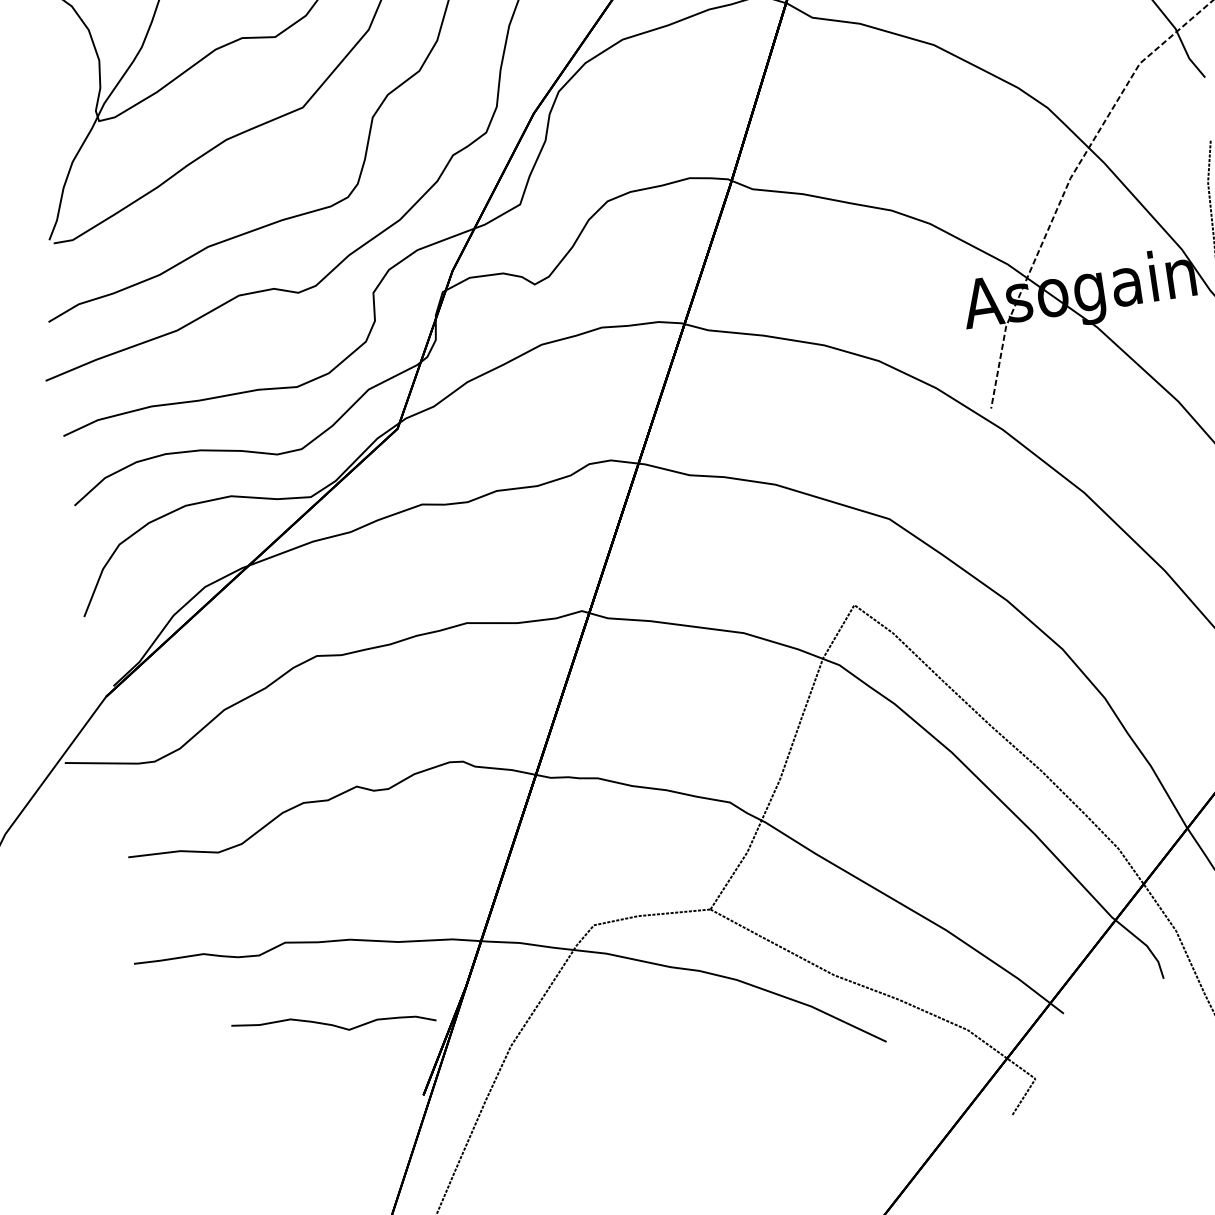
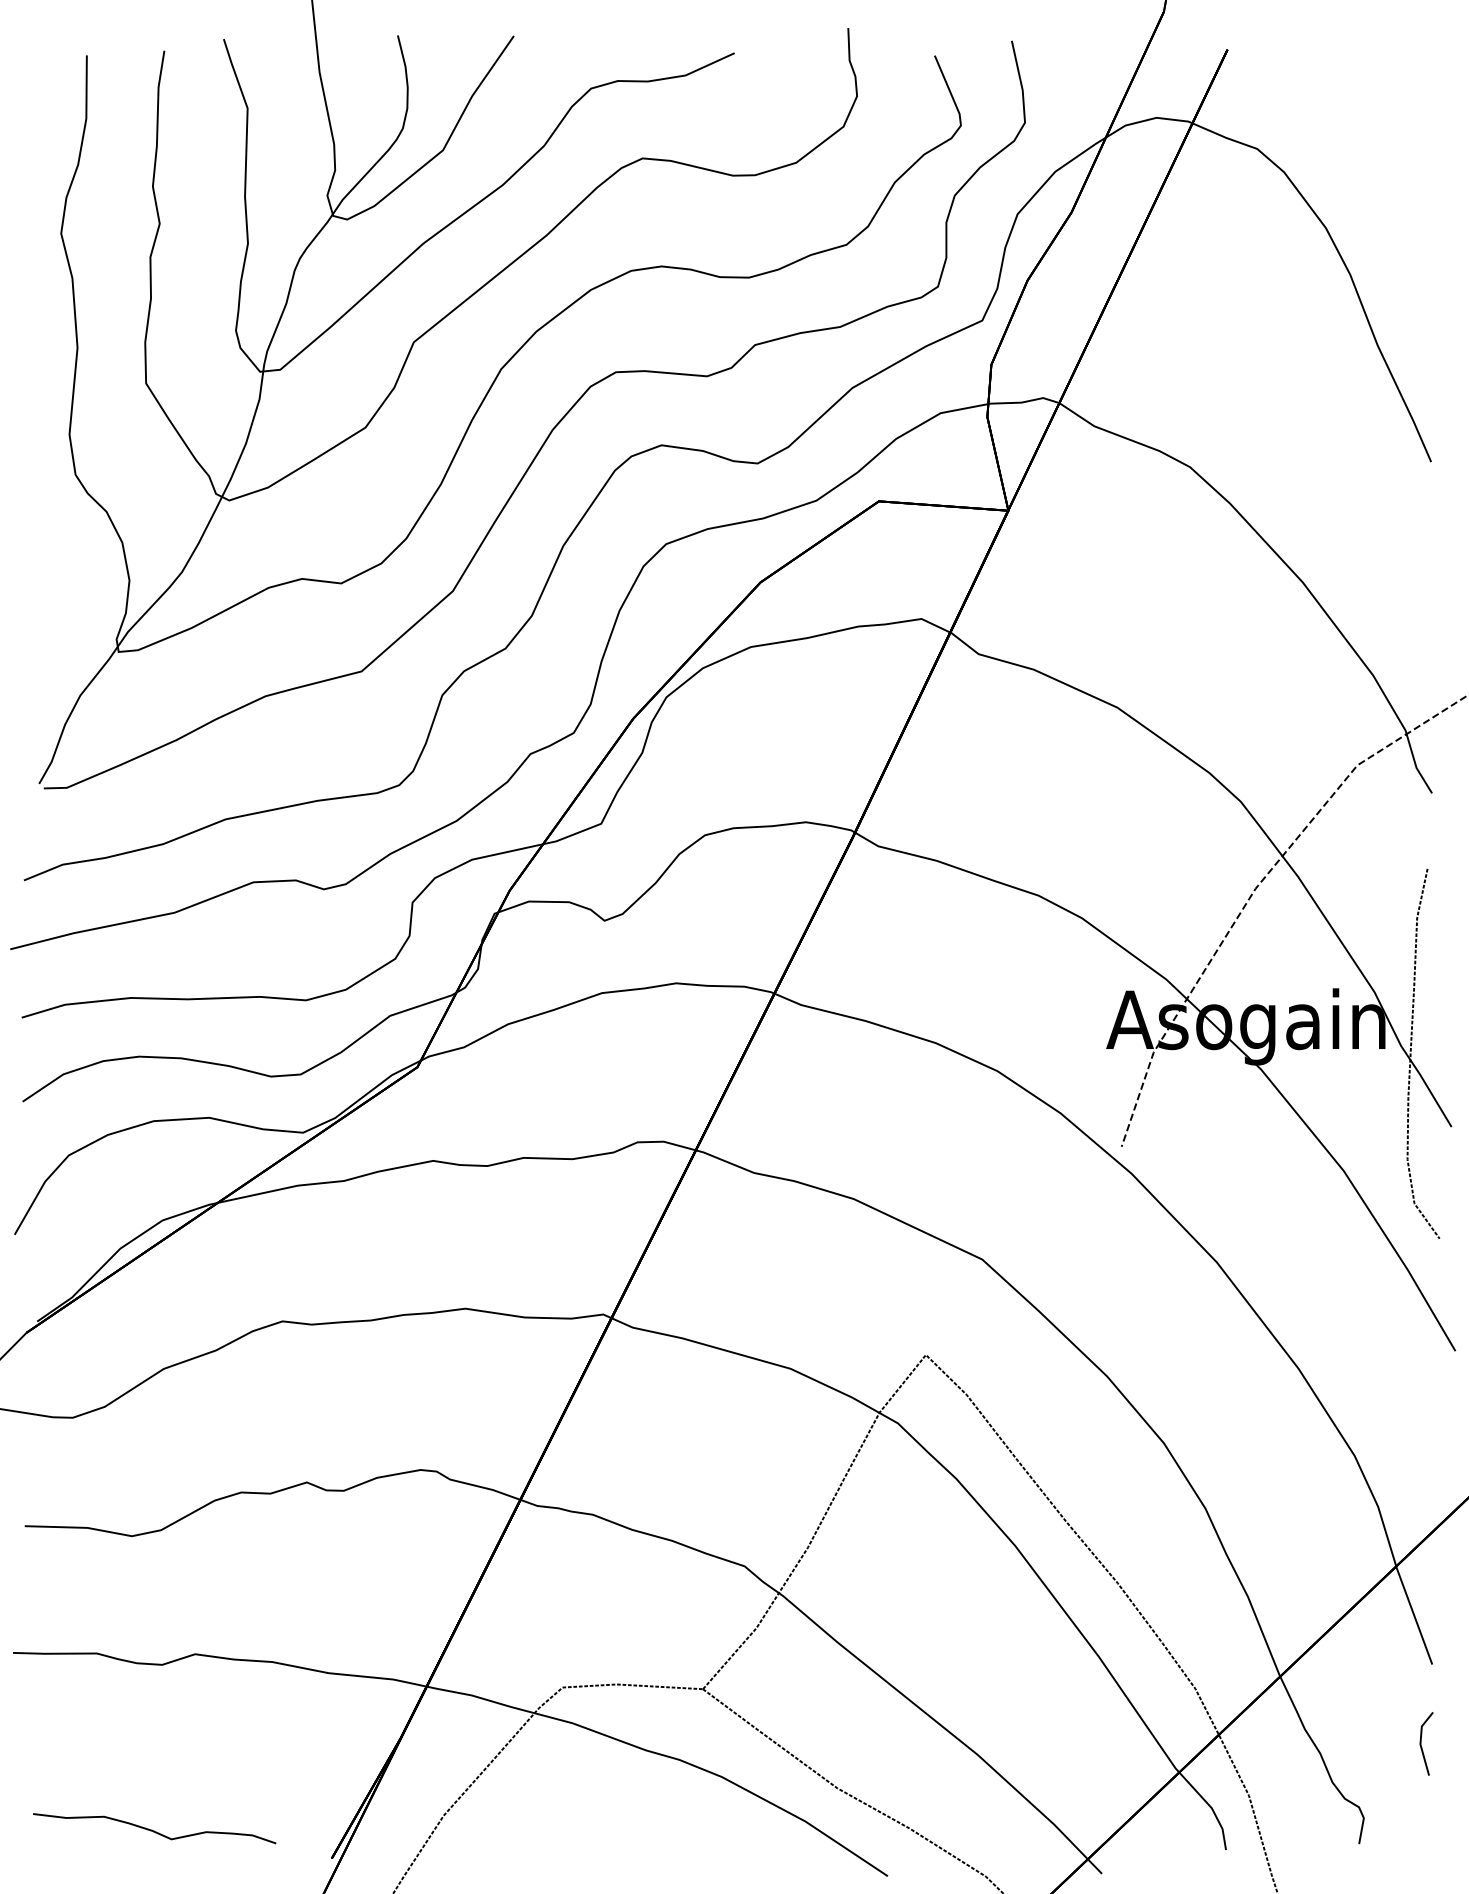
curve: (334, 1024) -> (154, 1830), moved

